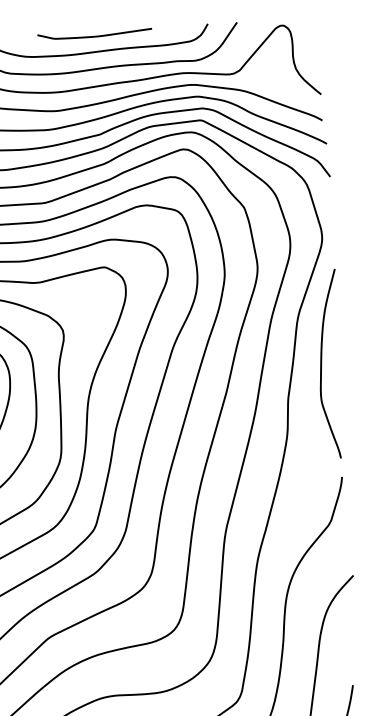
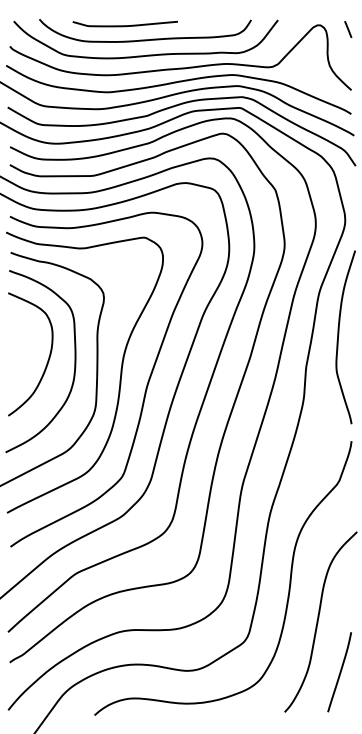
line: (314, 28) -> (348, 29), added
curve: (94, 36) -> (124, 25), moved

